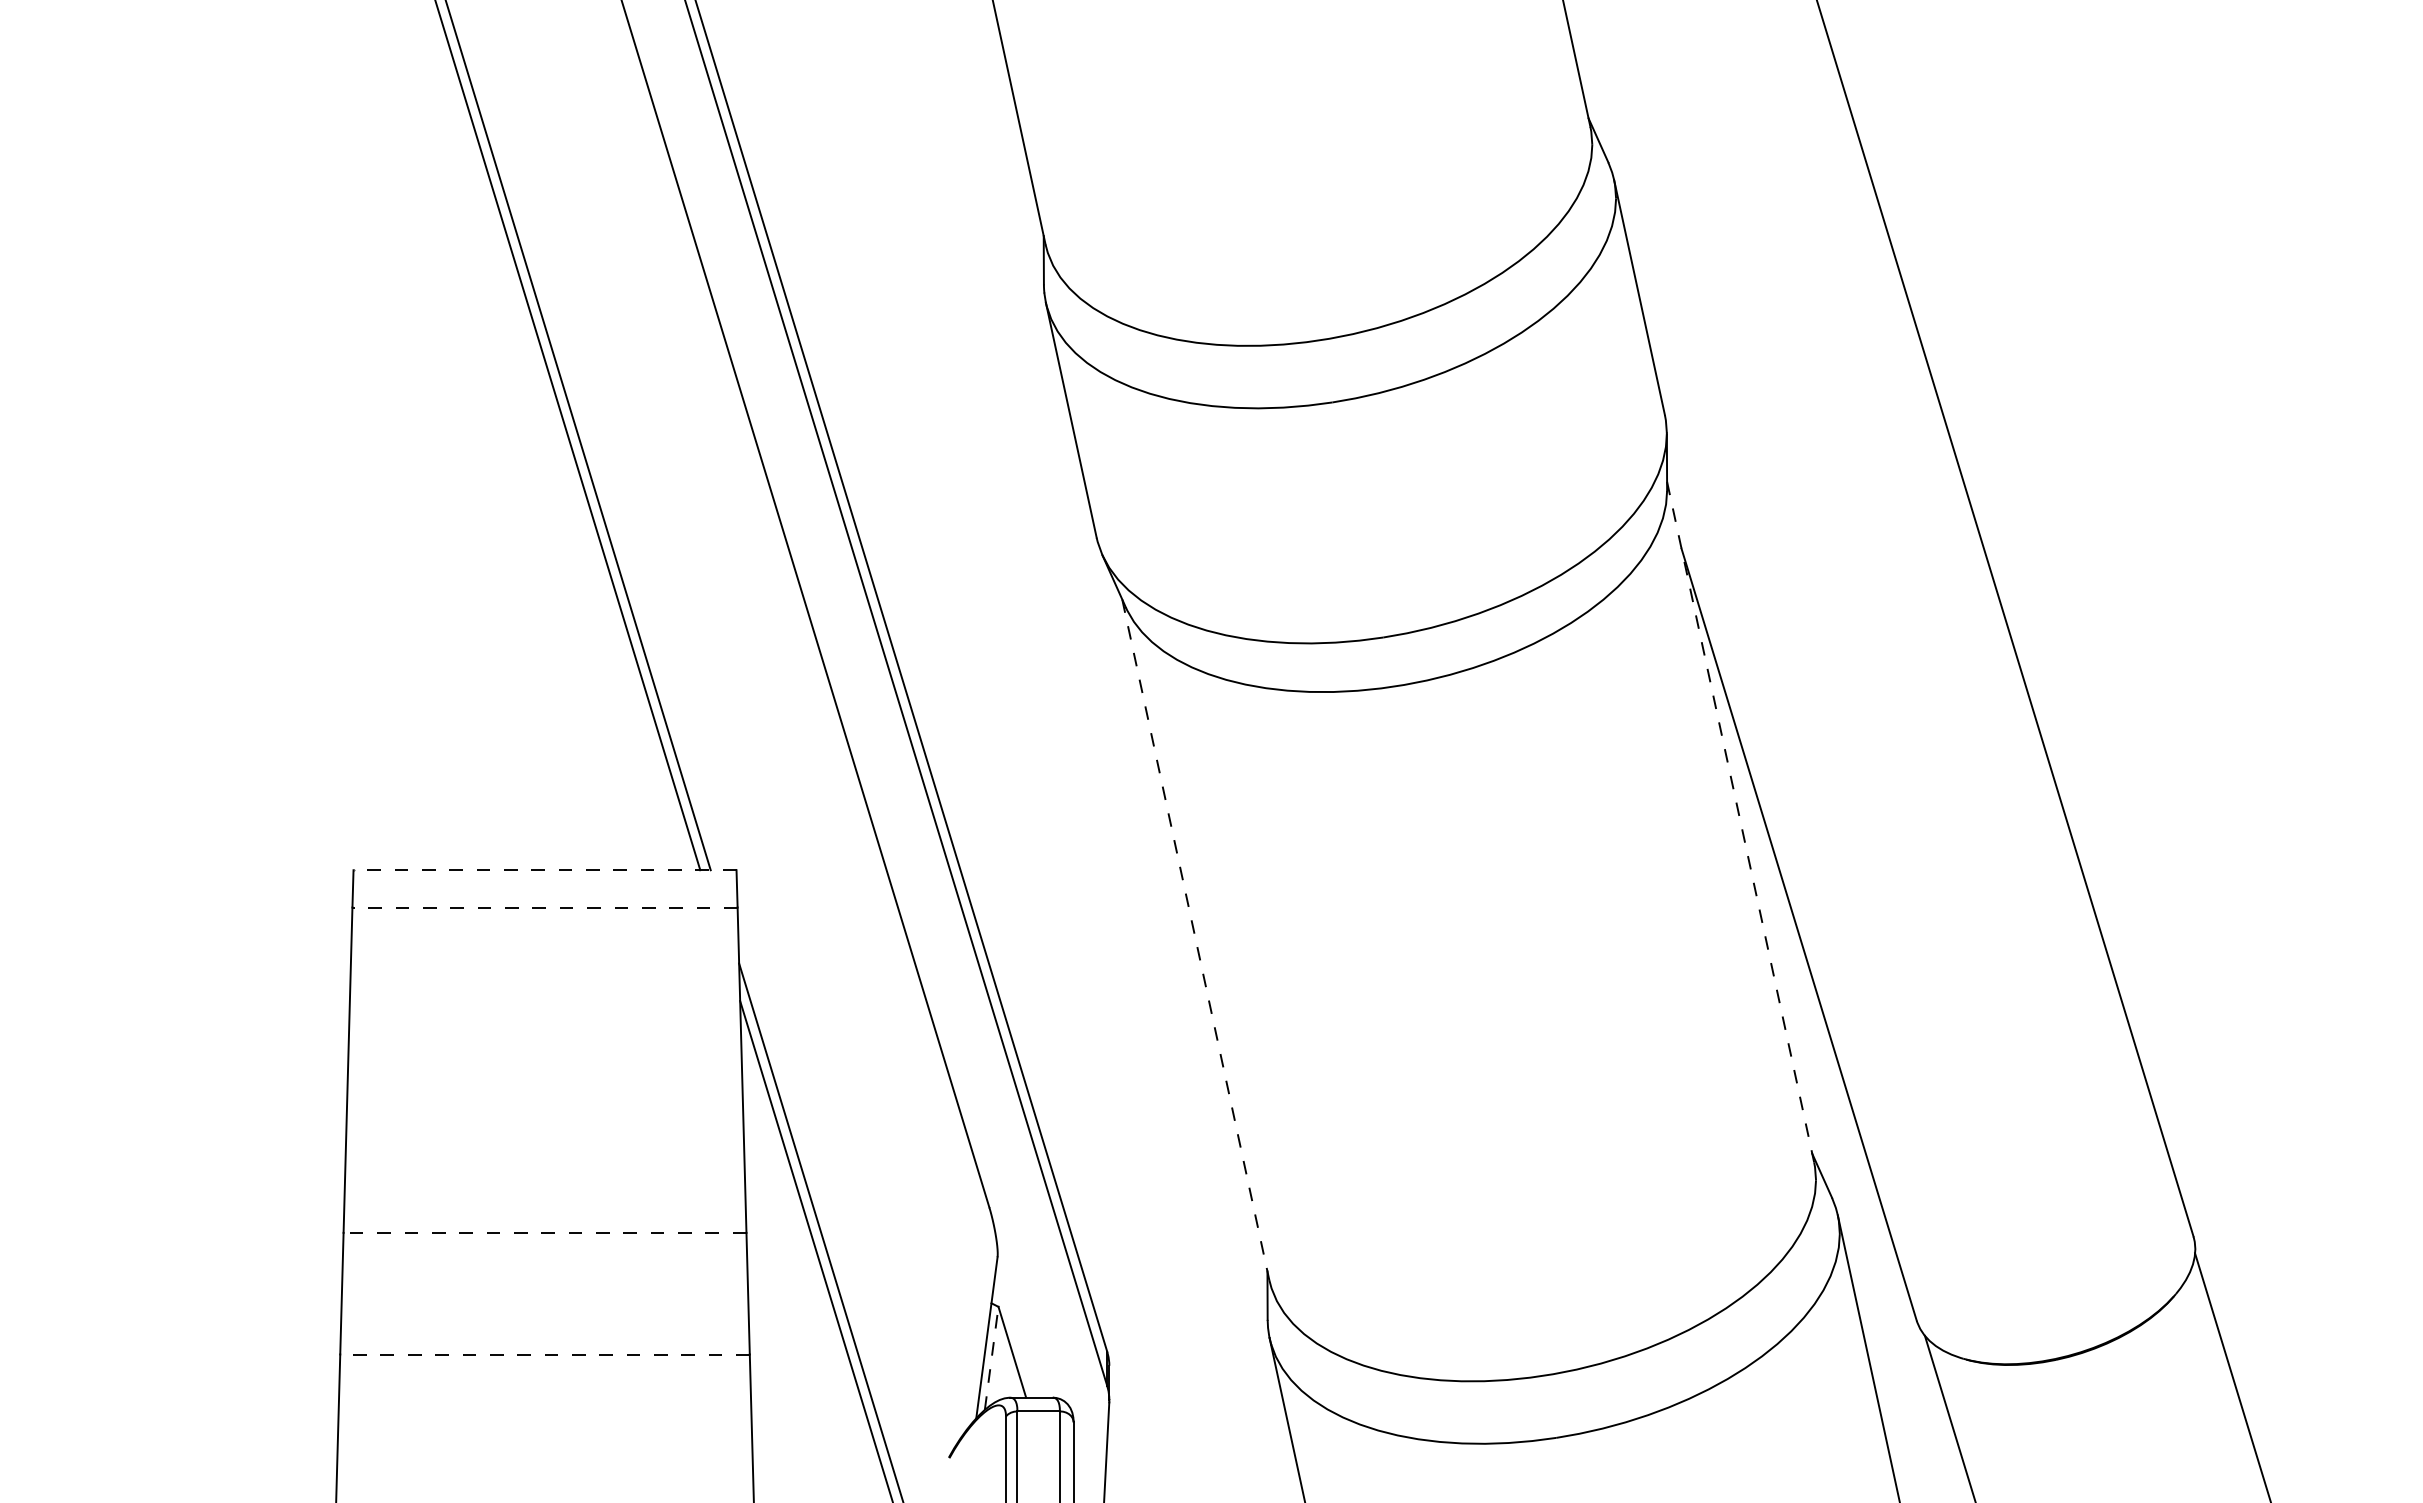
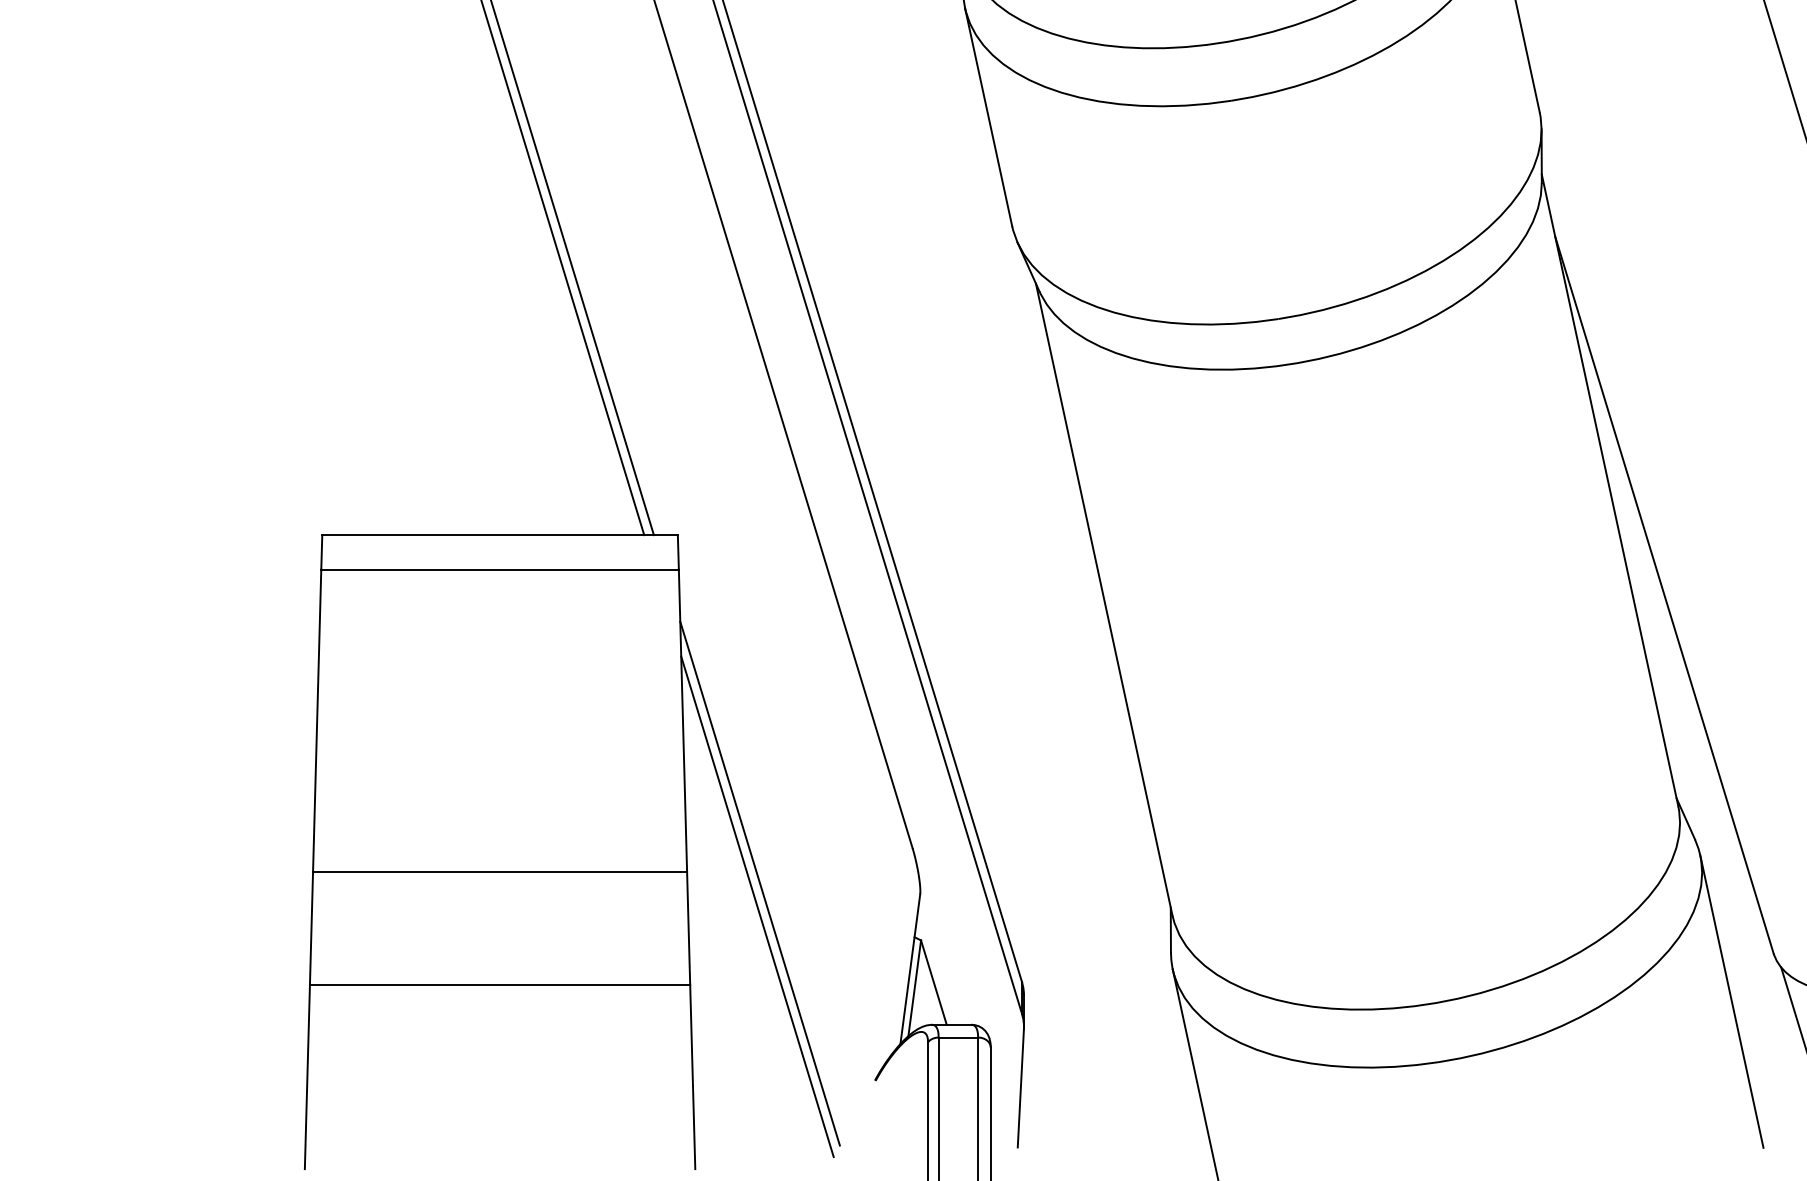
line: (1740, 822) -> (1609, 490), dashed -> solid
line: (544, 870) -> (499, 535), dashed -> solid
line: (545, 907) -> (500, 569), dashed -> solid
line: (1195, 940) -> (1103, 600), dashed -> solid
line: (544, 1232) -> (499, 871), dashed -> solid
line: (545, 1354) -> (500, 984), dashed -> solid
line: (991, 1358) -> (914, 988), dashed -> solid

